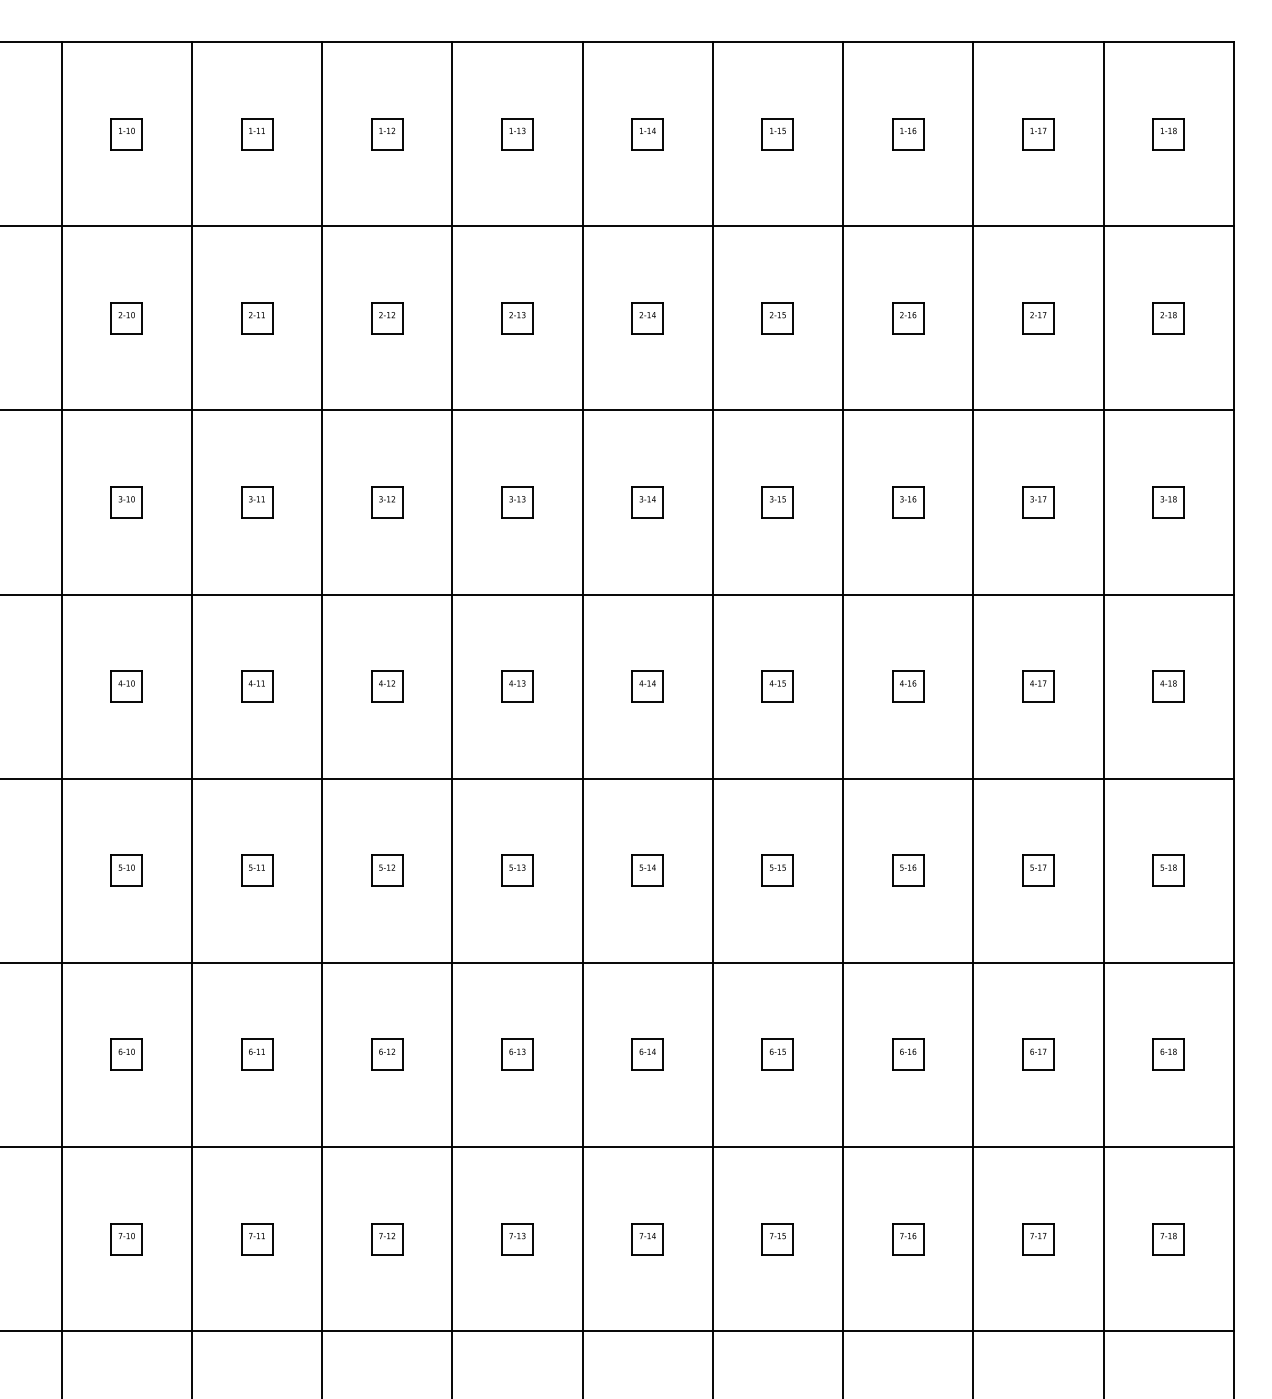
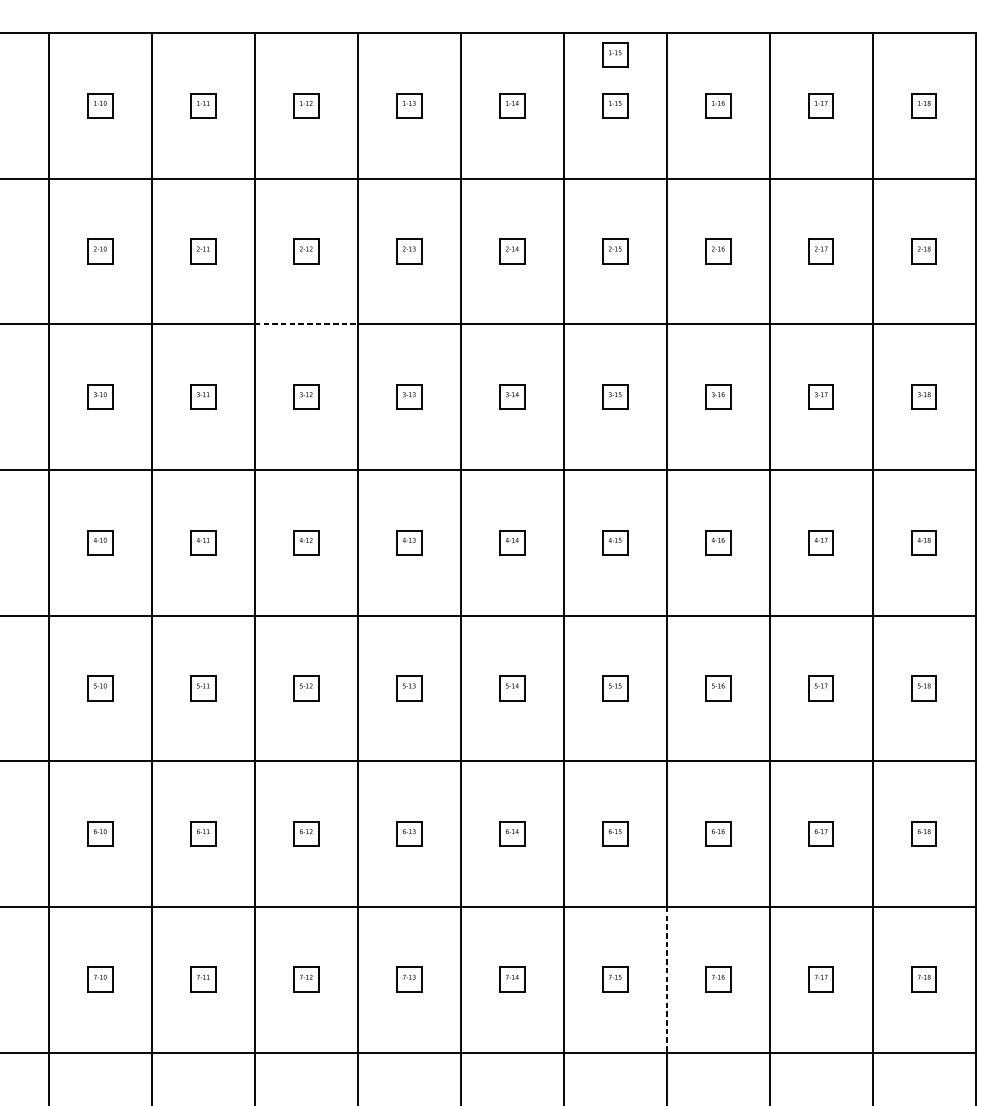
part: (777, 70) -> (614, 55), added
line: (387, 410) -> (306, 324), solid -> dashed
line: (843, 1239) -> (667, 980), solid -> dashed

